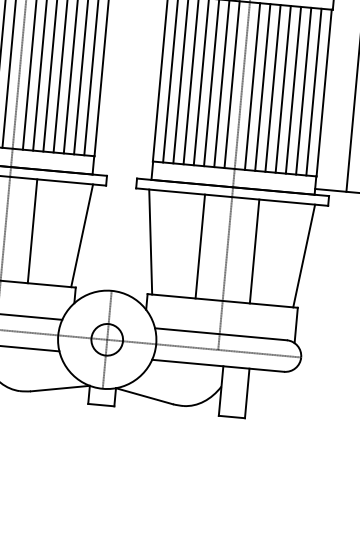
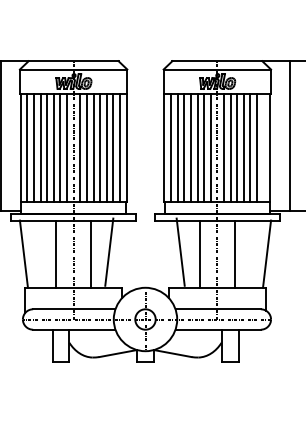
line: (313, 92) -> (263, 148), removed
line: (82, 234) -> (109, 251), moved
line: (150, 240) -> (180, 251), moved

